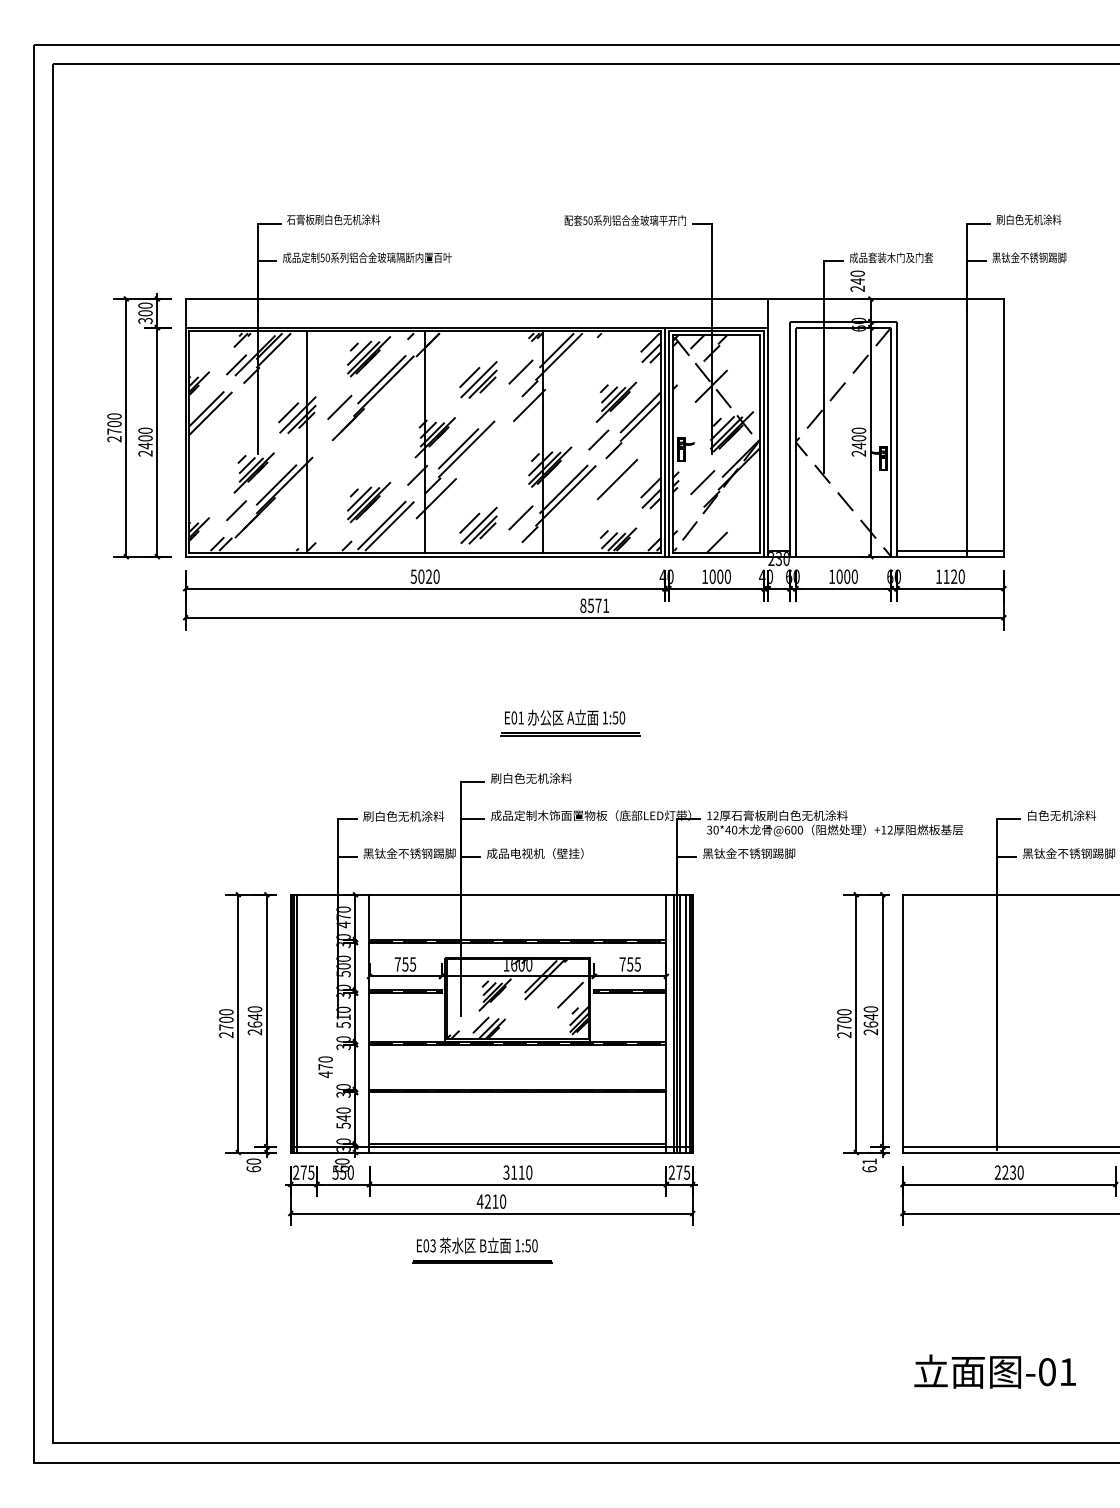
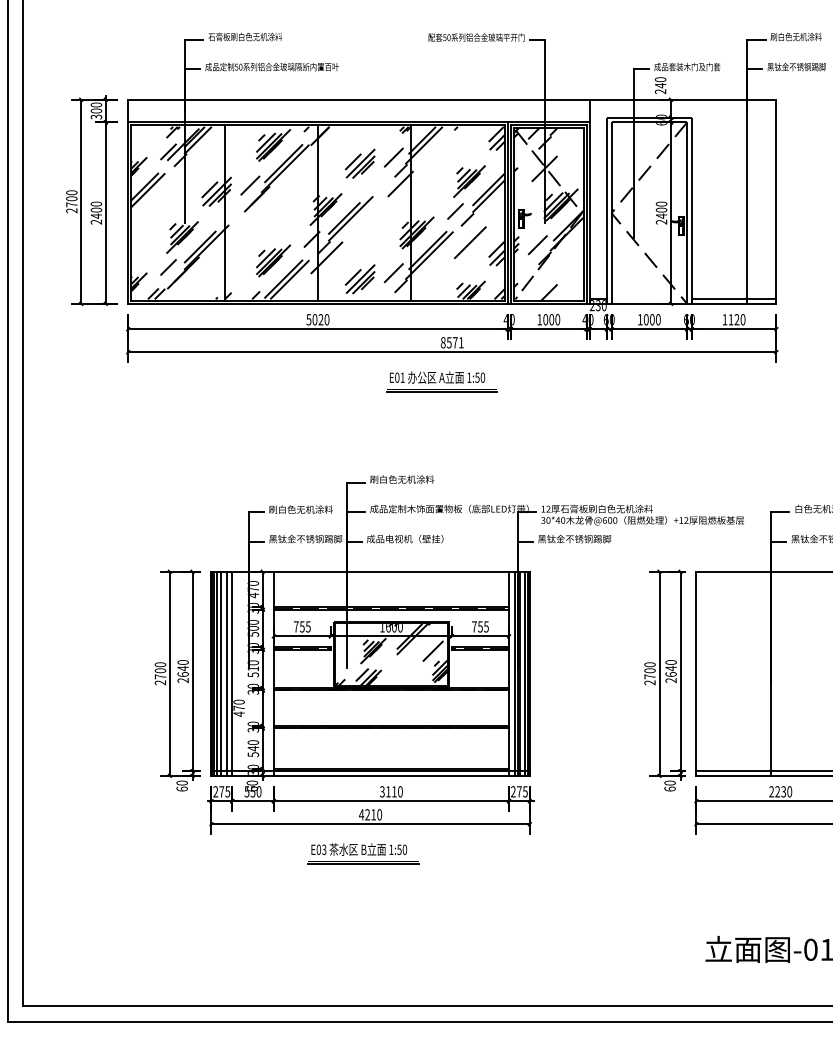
part: (570, 722) -> (441, 381), moved
line: (303, 1023) -> (221, 673), added
line: (309, 1023) -> (226, 673), added
line: (316, 1023) -> (231, 673), added
text: (869, 1161) -> (669, 782), 61 -> 60

